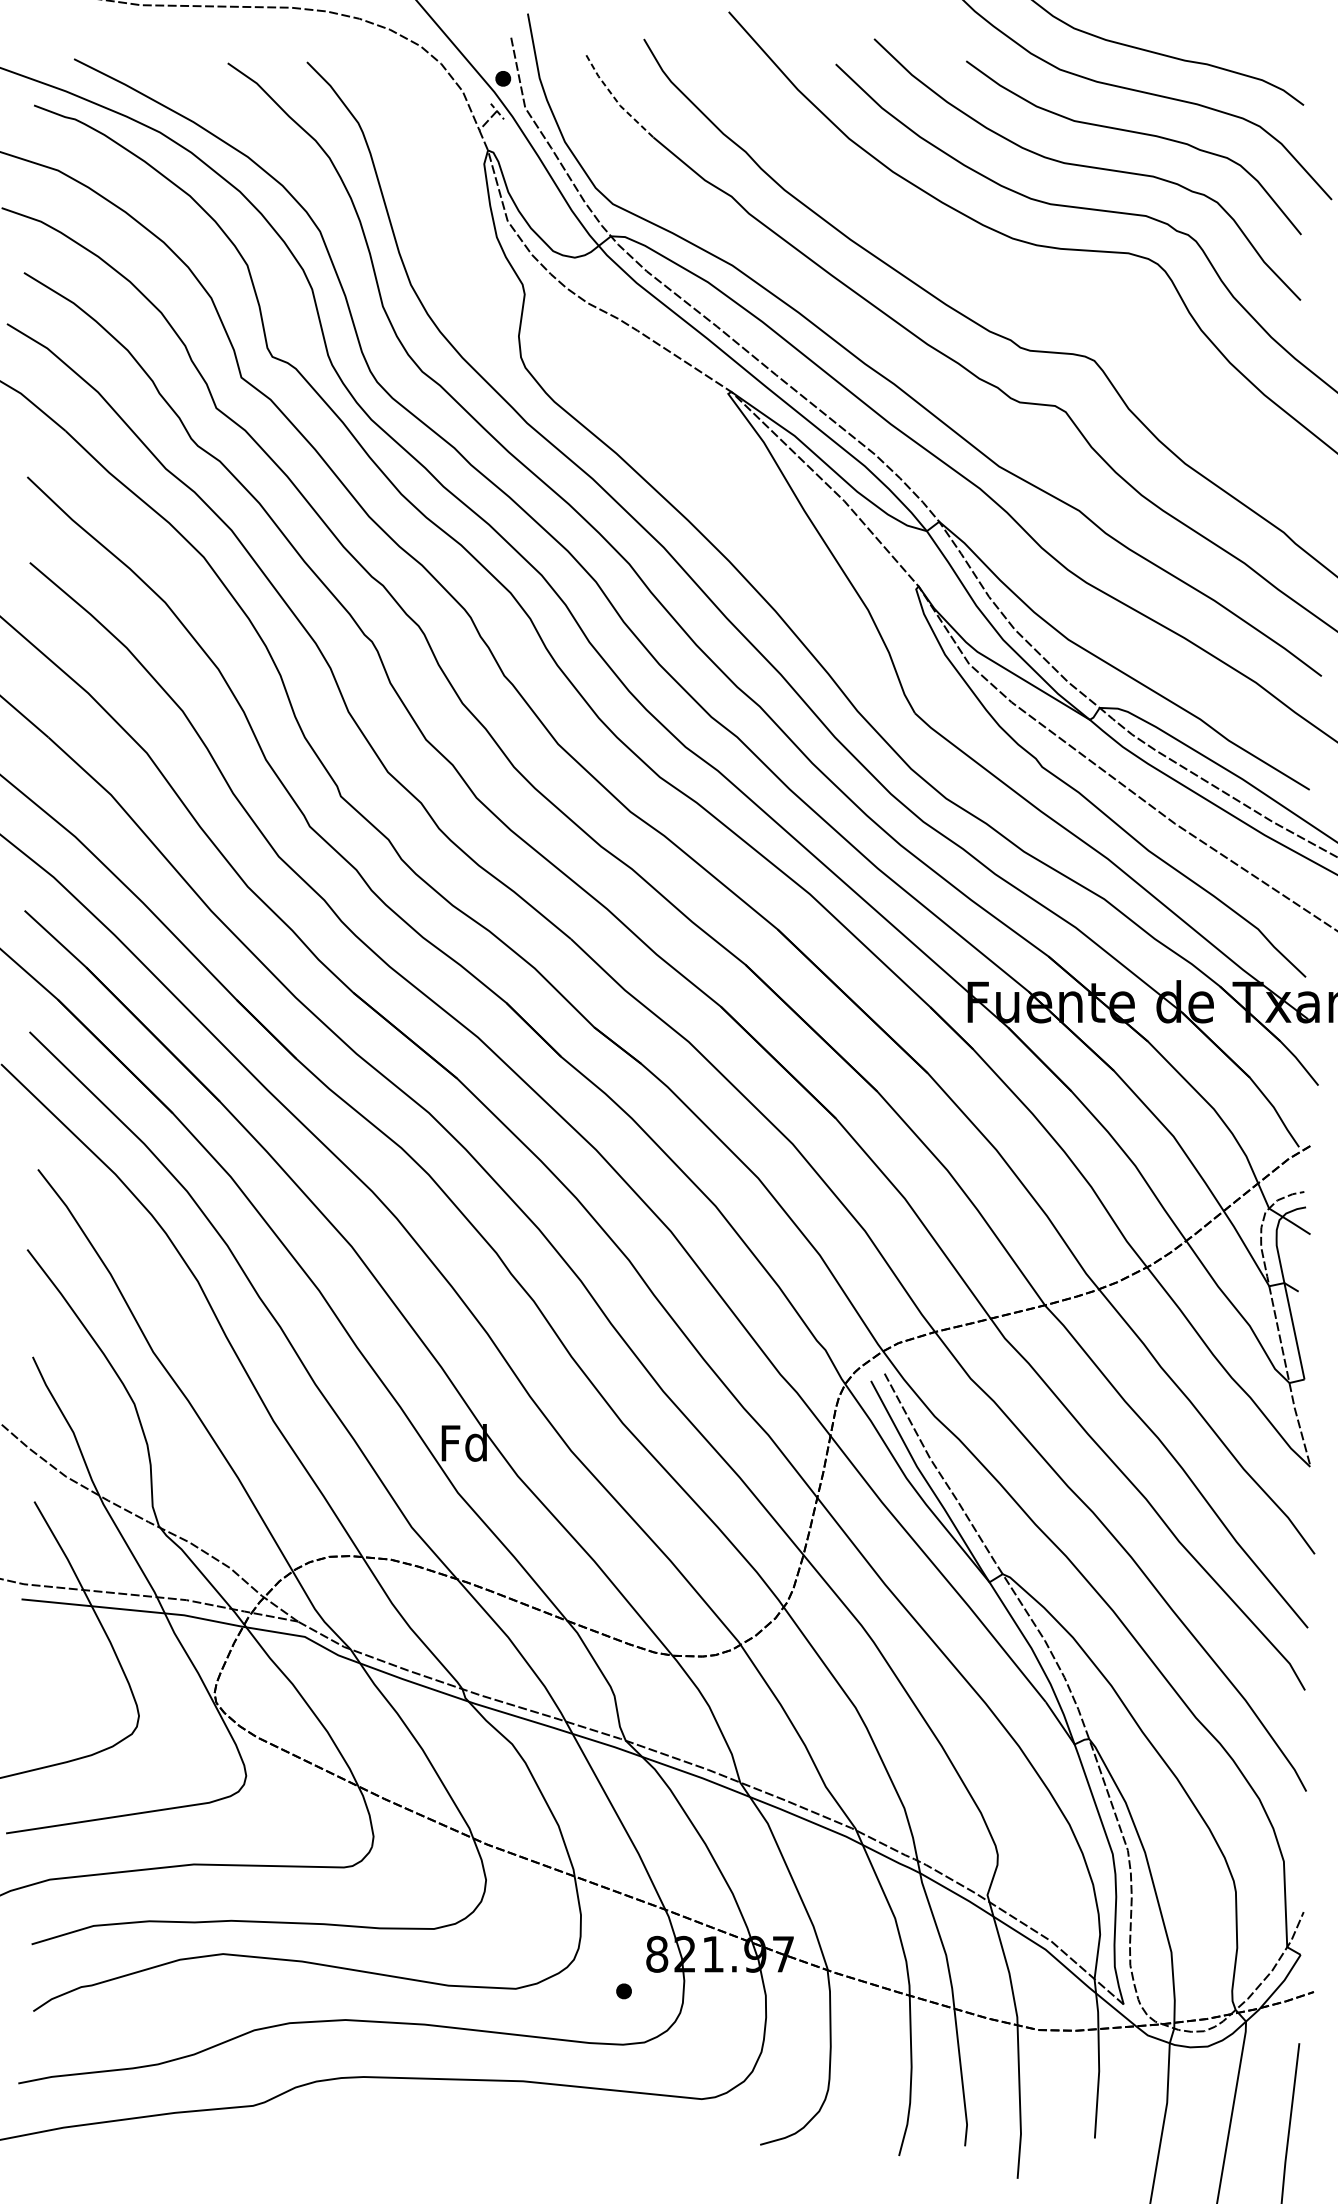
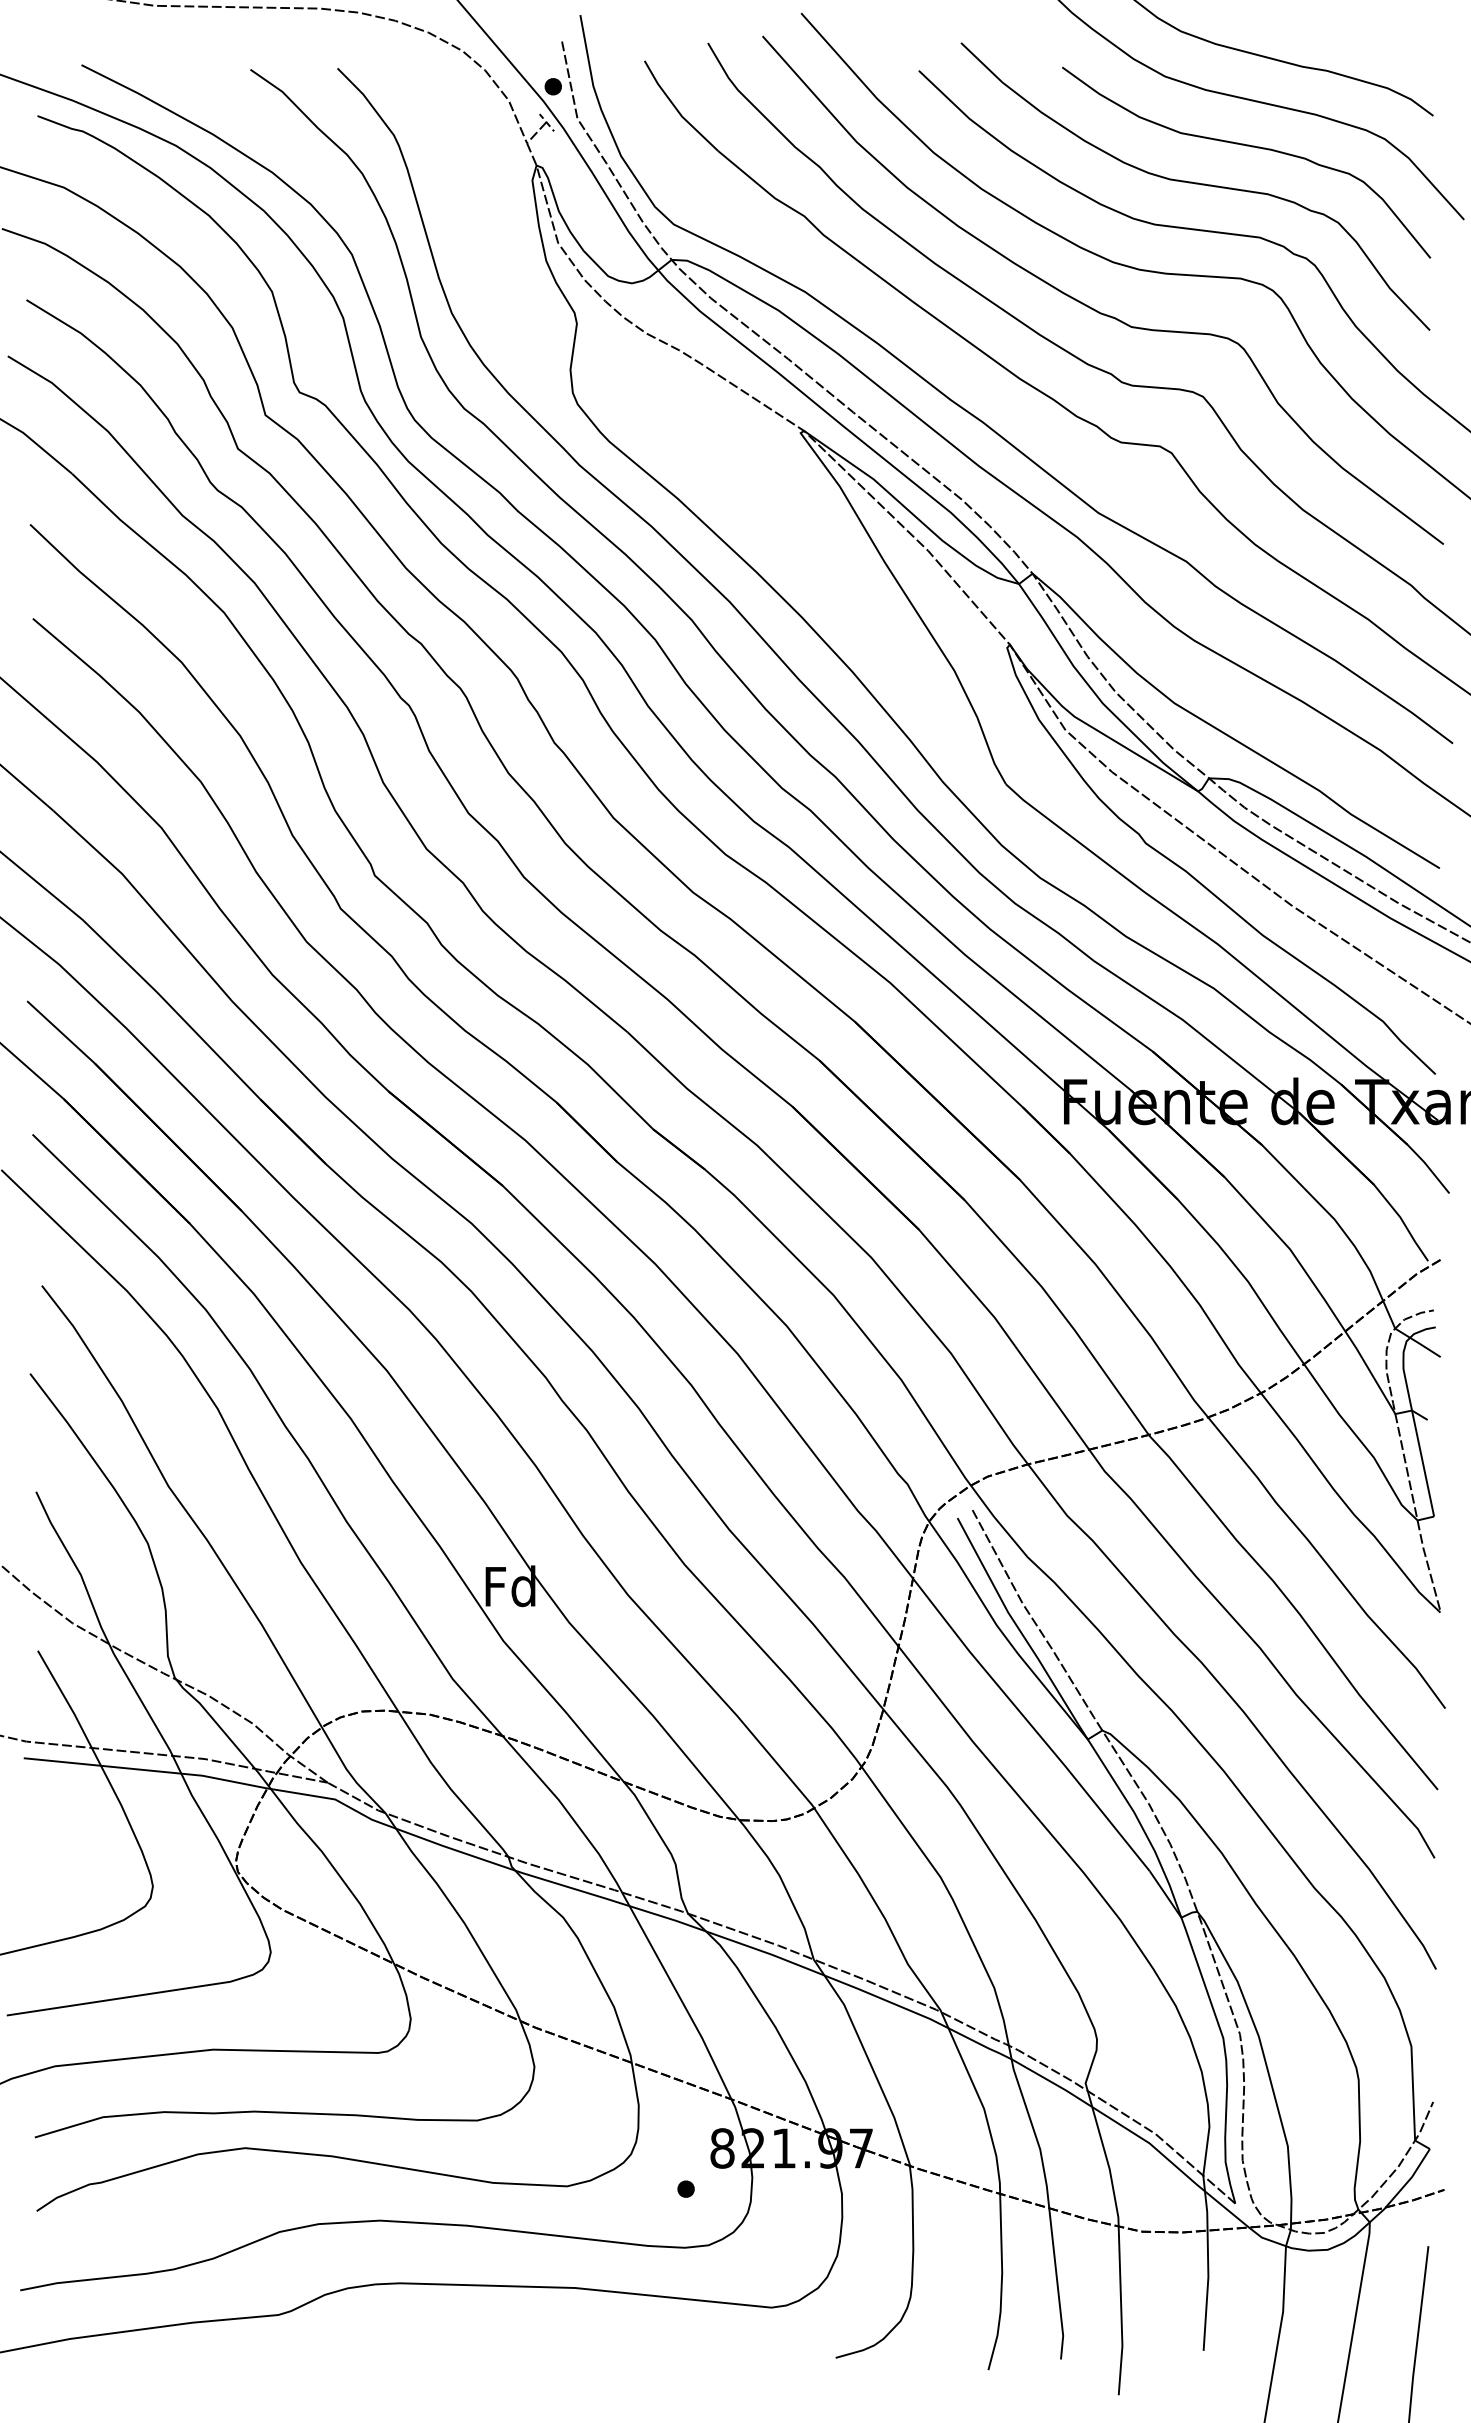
line: (616, 100) -> (677, 110), dashed -> solid
curve: (993, 279) -> (1092, 307), added

